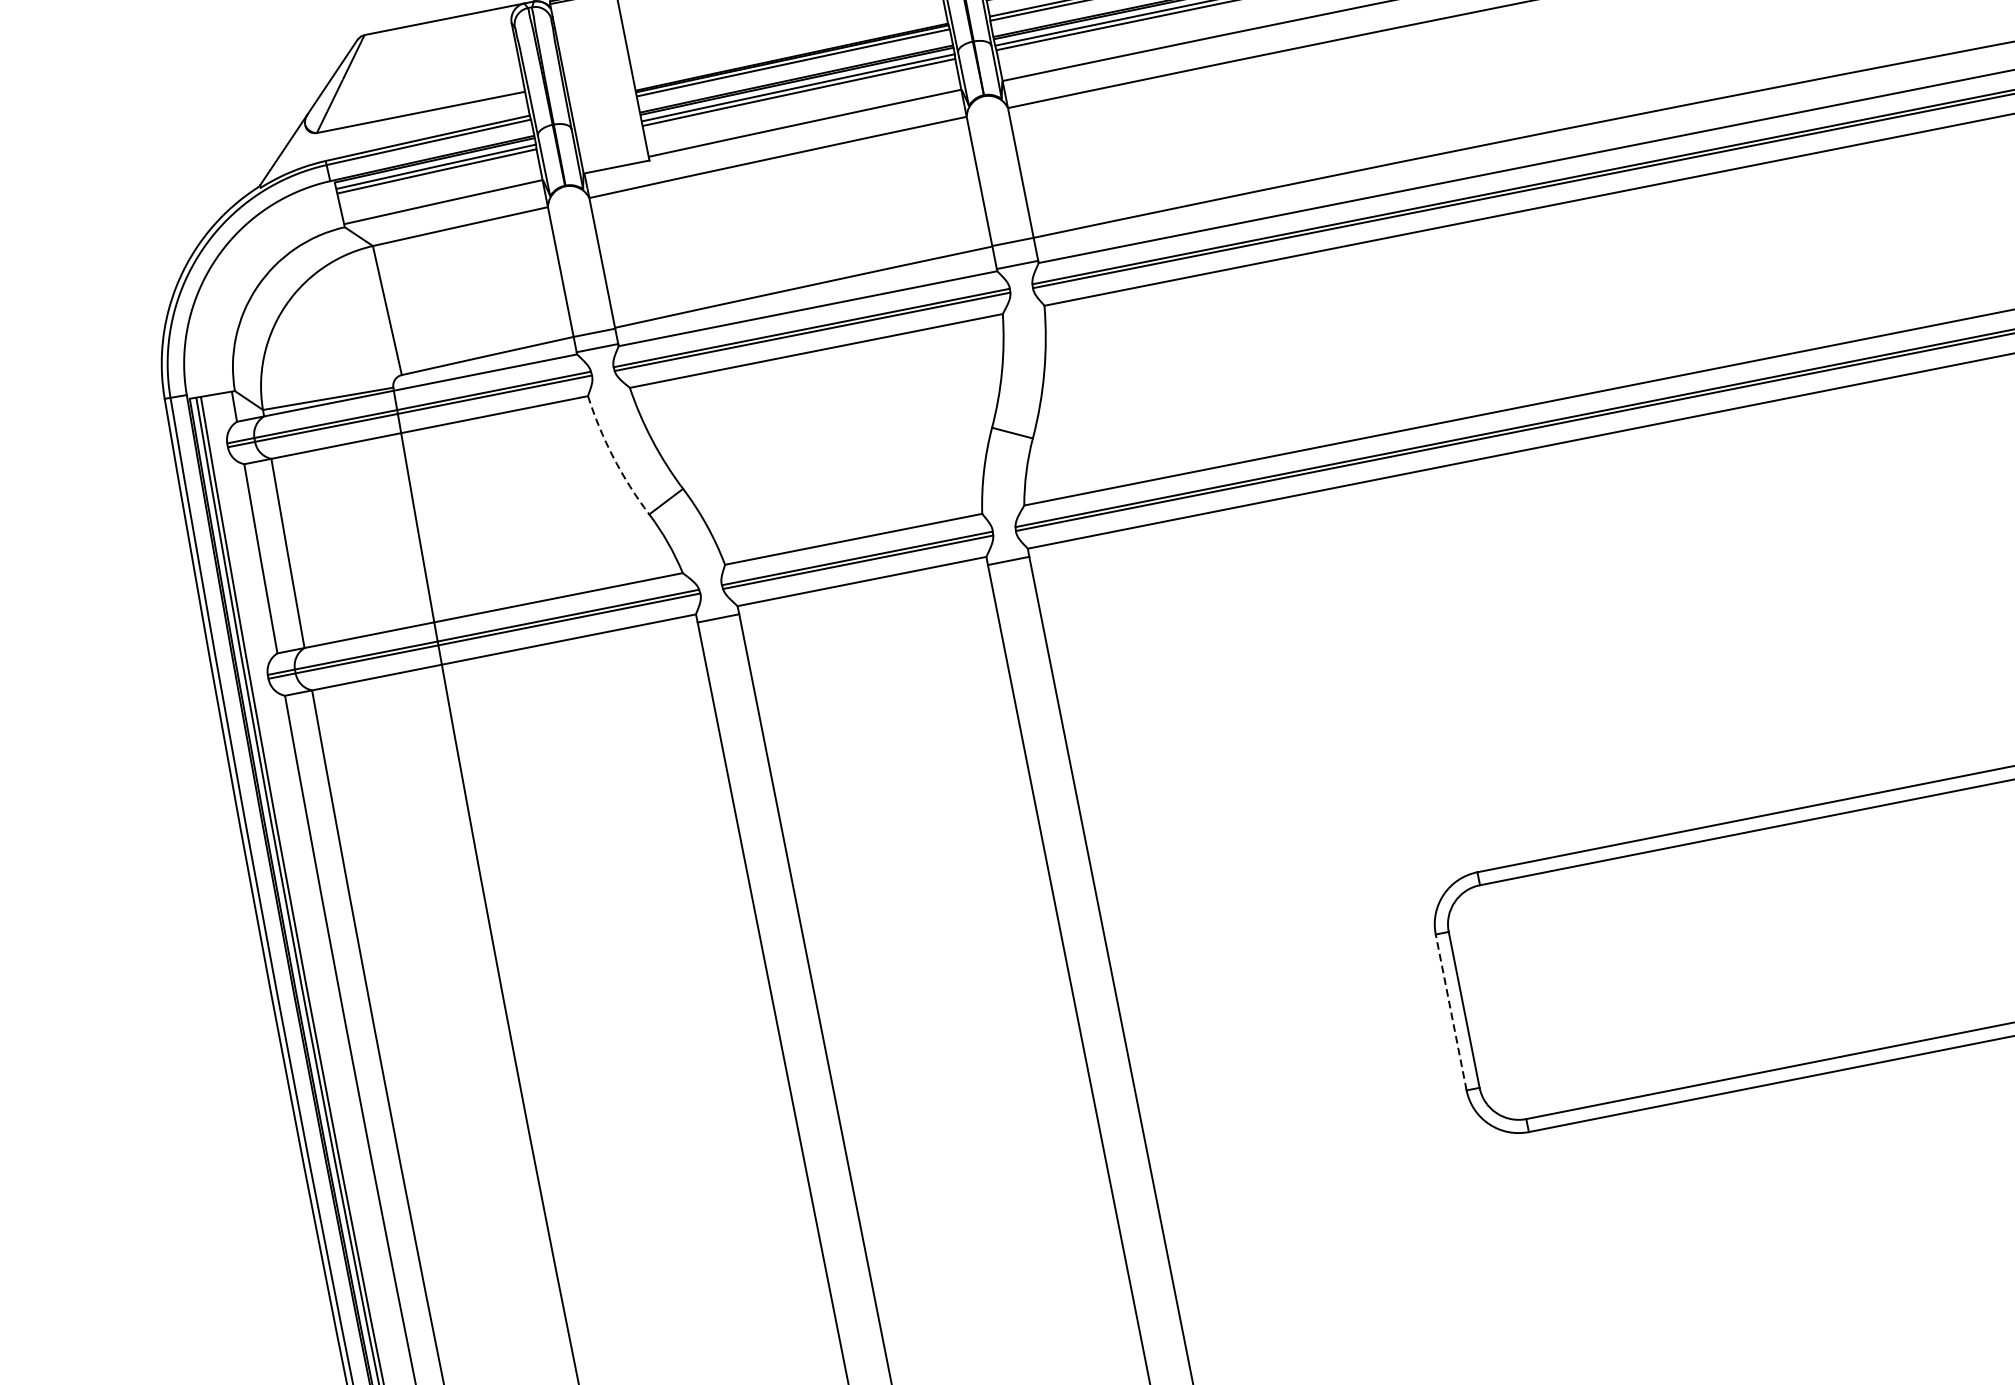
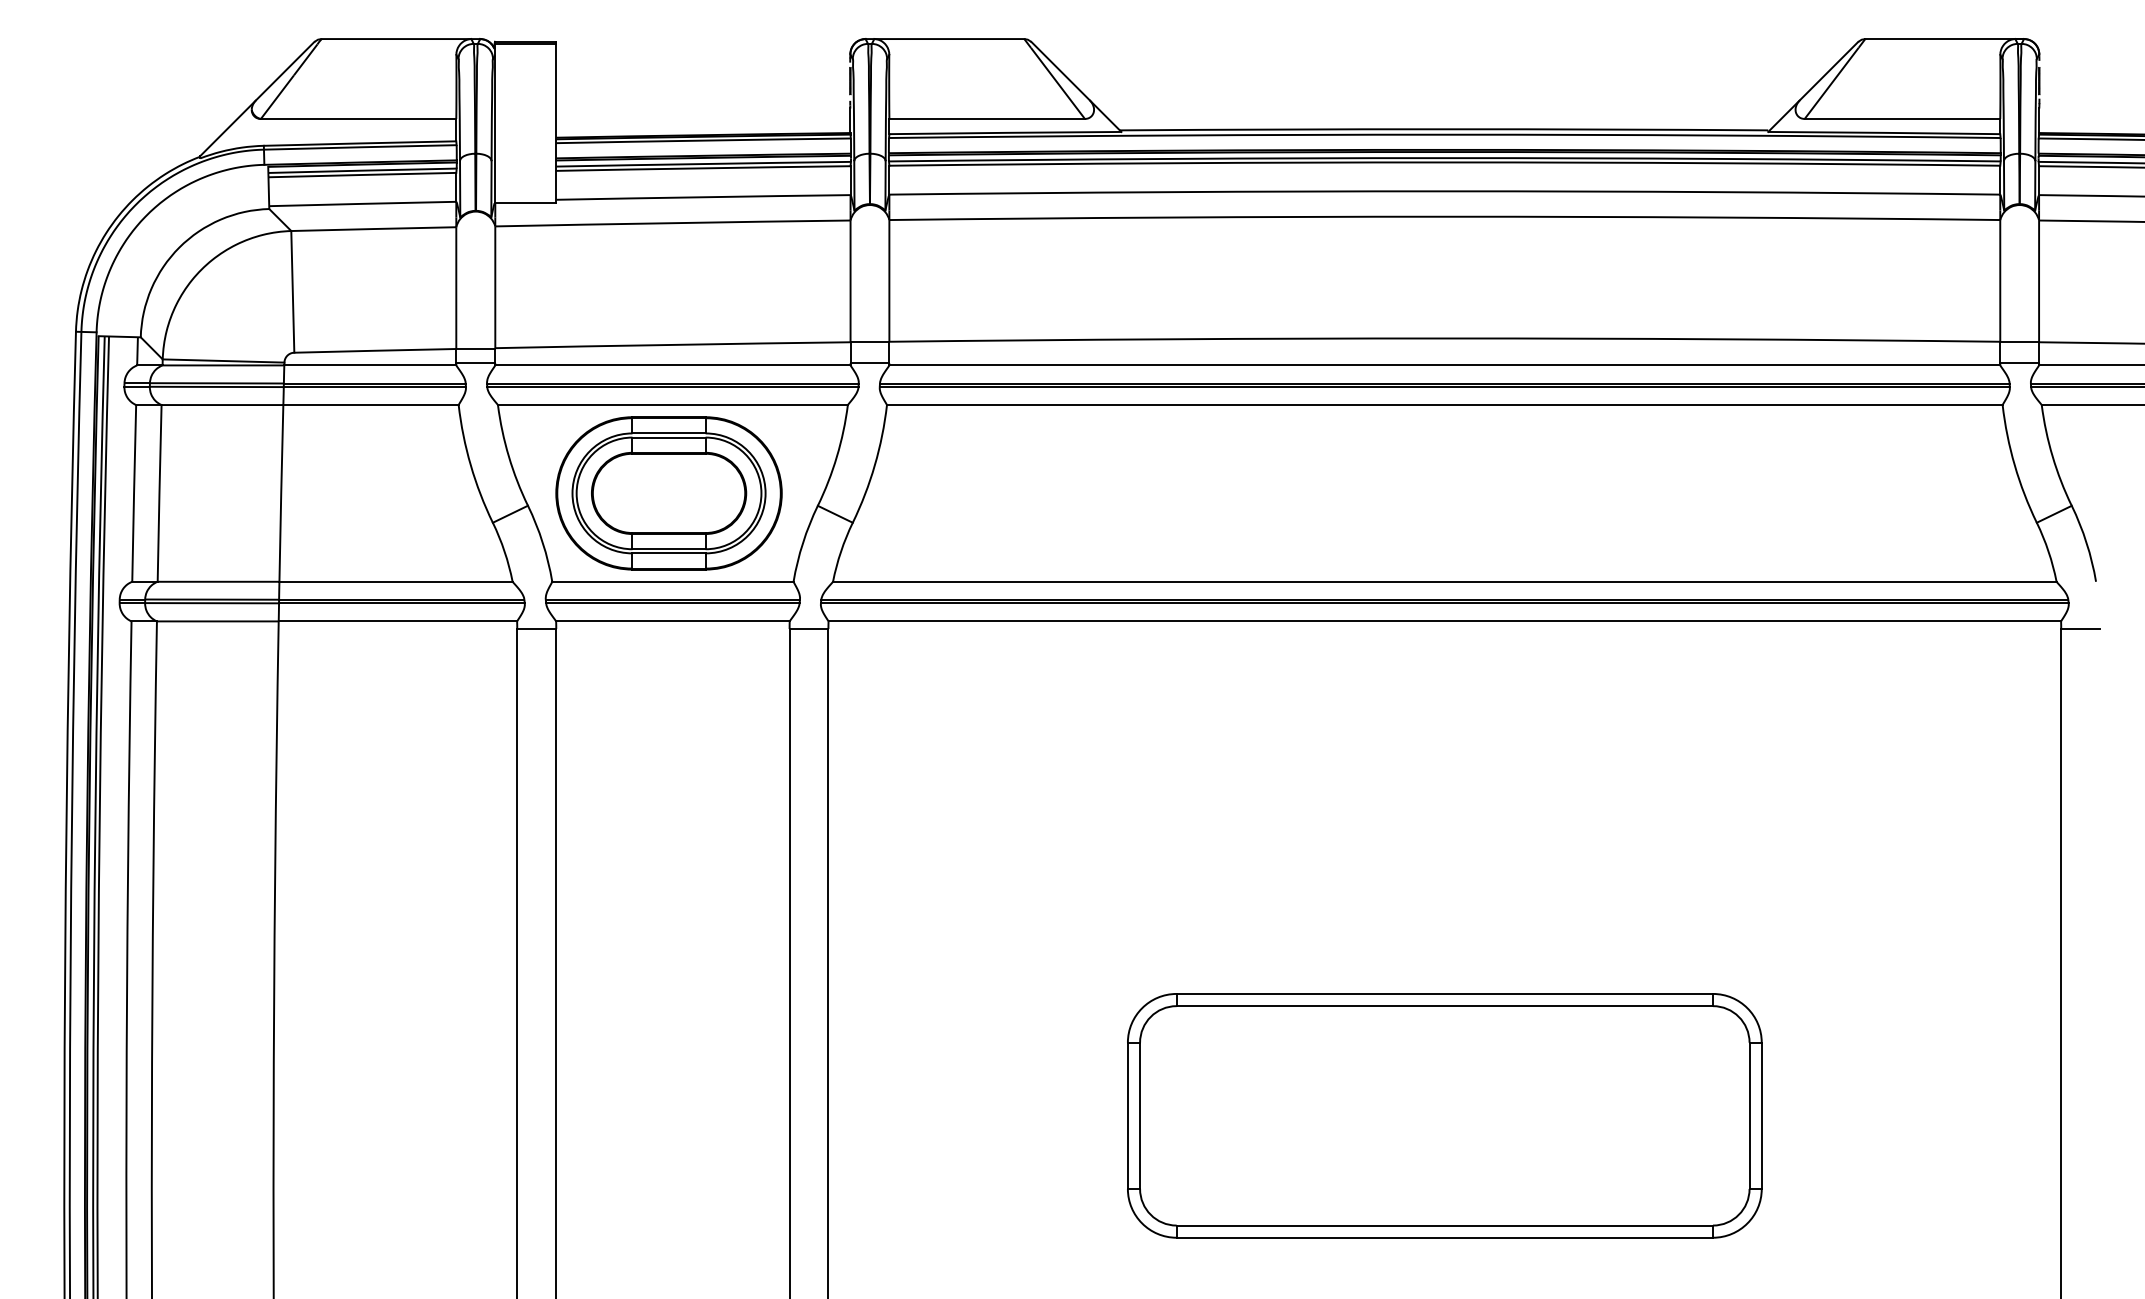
part: (830, 446) -> (668, 493), added
arc: (613, 458) -> (470, 465), dashed -> solid
line: (1450, 1012) -> (1127, 1115), dashed -> solid

